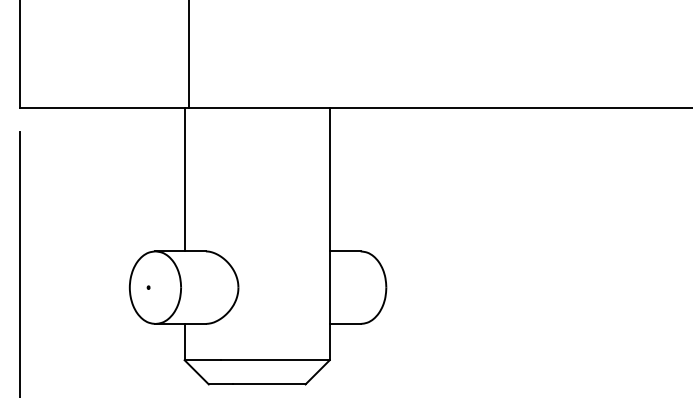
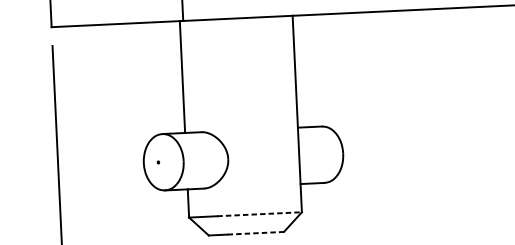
line: (275, 360) -> (259, 214), solid -> dashed
line: (269, 384) -> (255, 233), solid -> dashed

